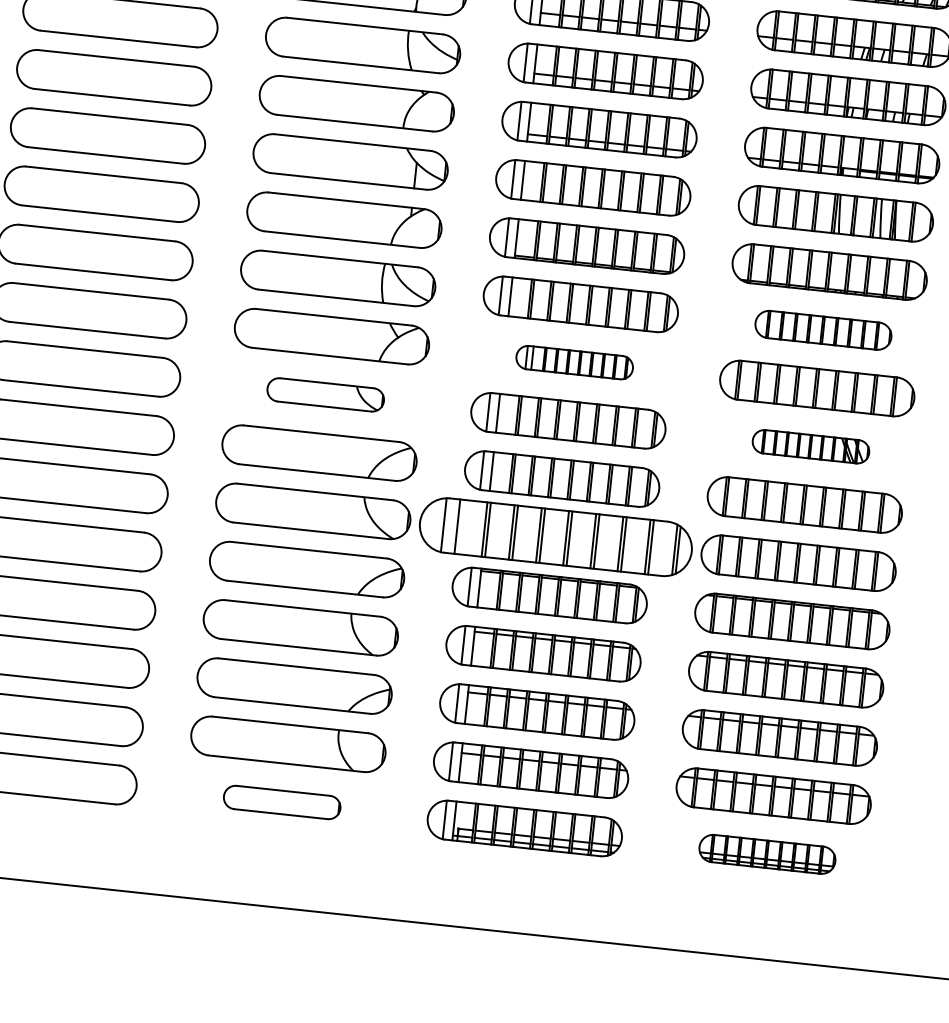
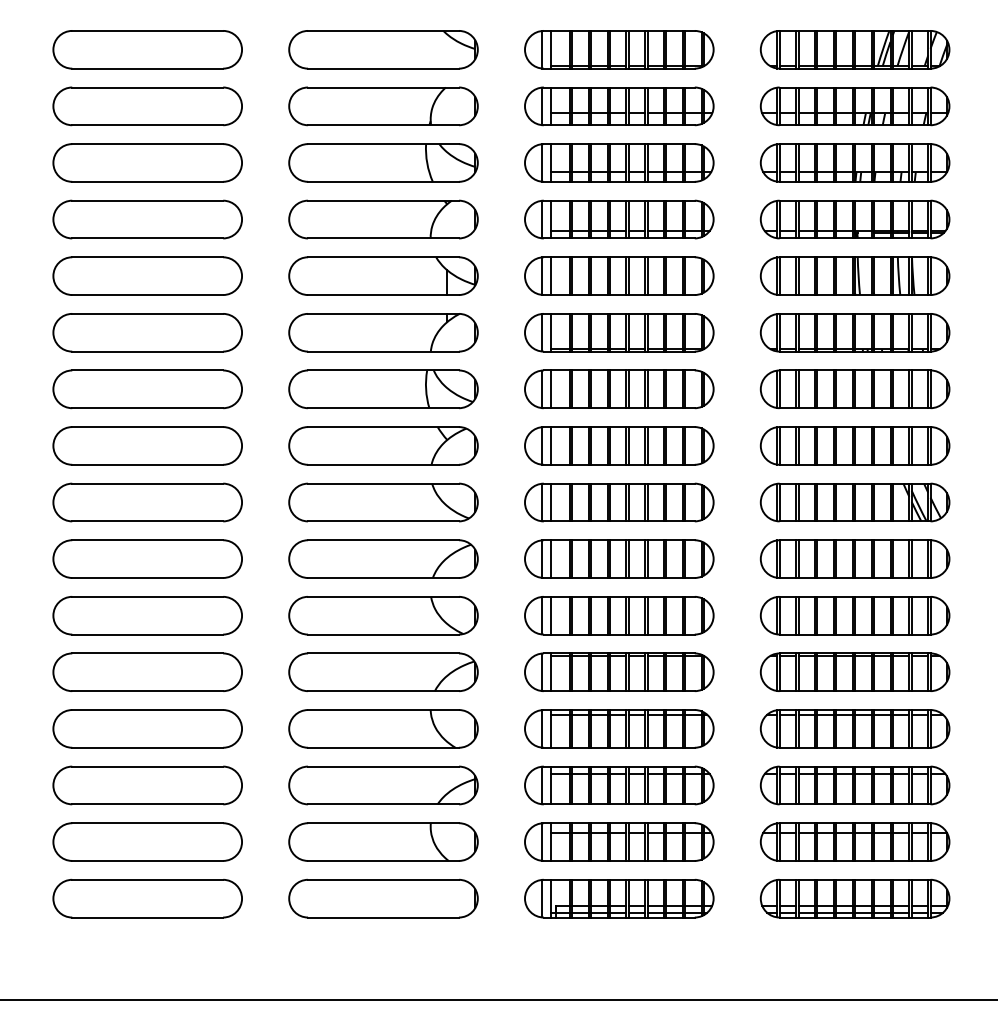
part: (822, 330) -> (854, 389), size x1.43
part: (574, 362) -> (619, 445), size x1.67
part: (325, 394) -> (383, 502), size x1.67
part: (810, 446) -> (854, 502), size x1.67
part: (556, 537) -> (619, 615), size x0.71
part: (282, 802) -> (383, 898), size x1.67
part: (766, 854) -> (854, 898), size x1.43

